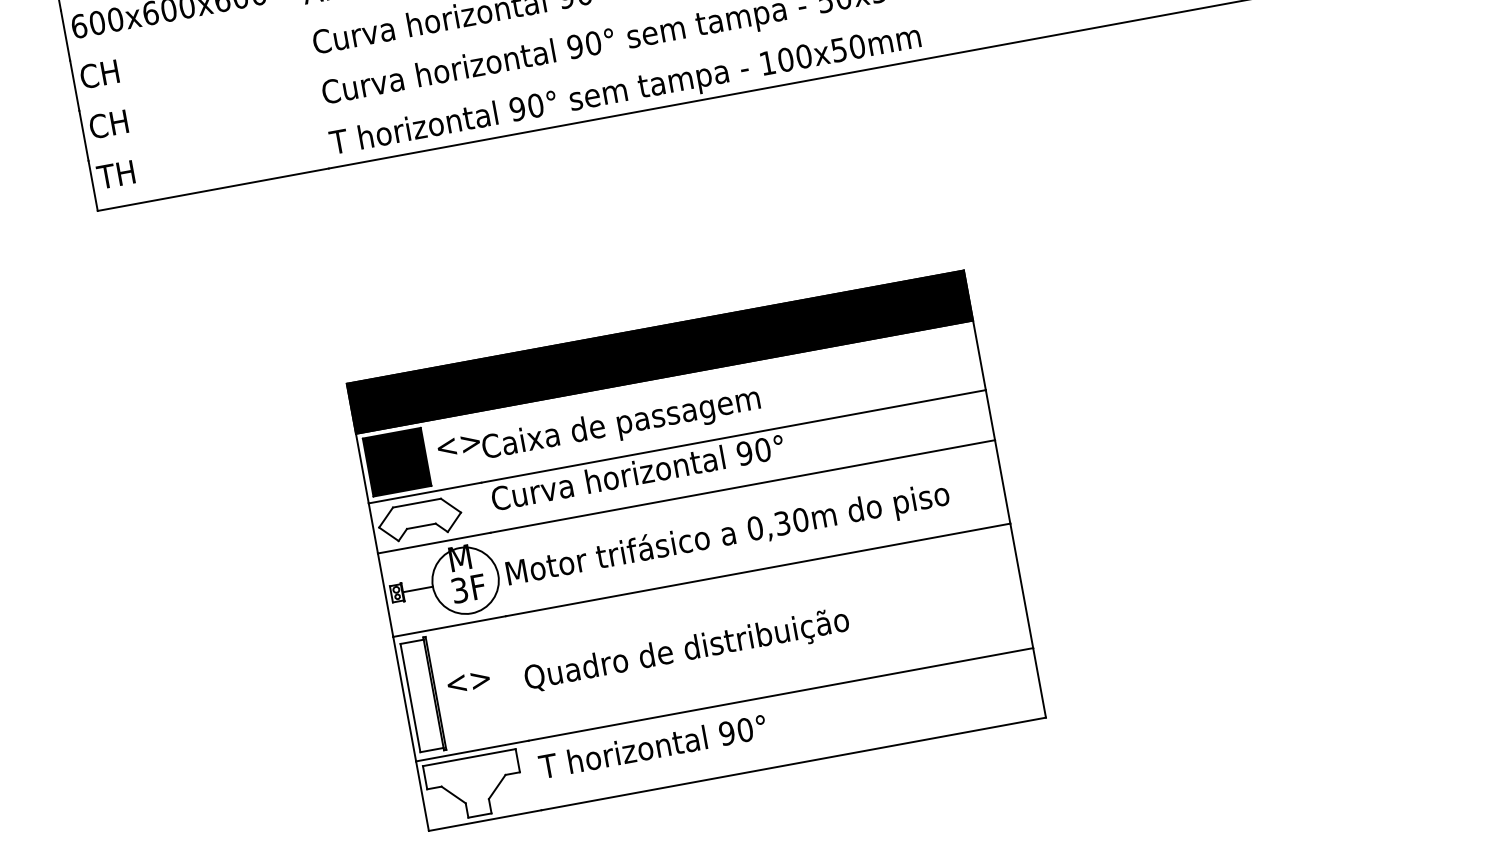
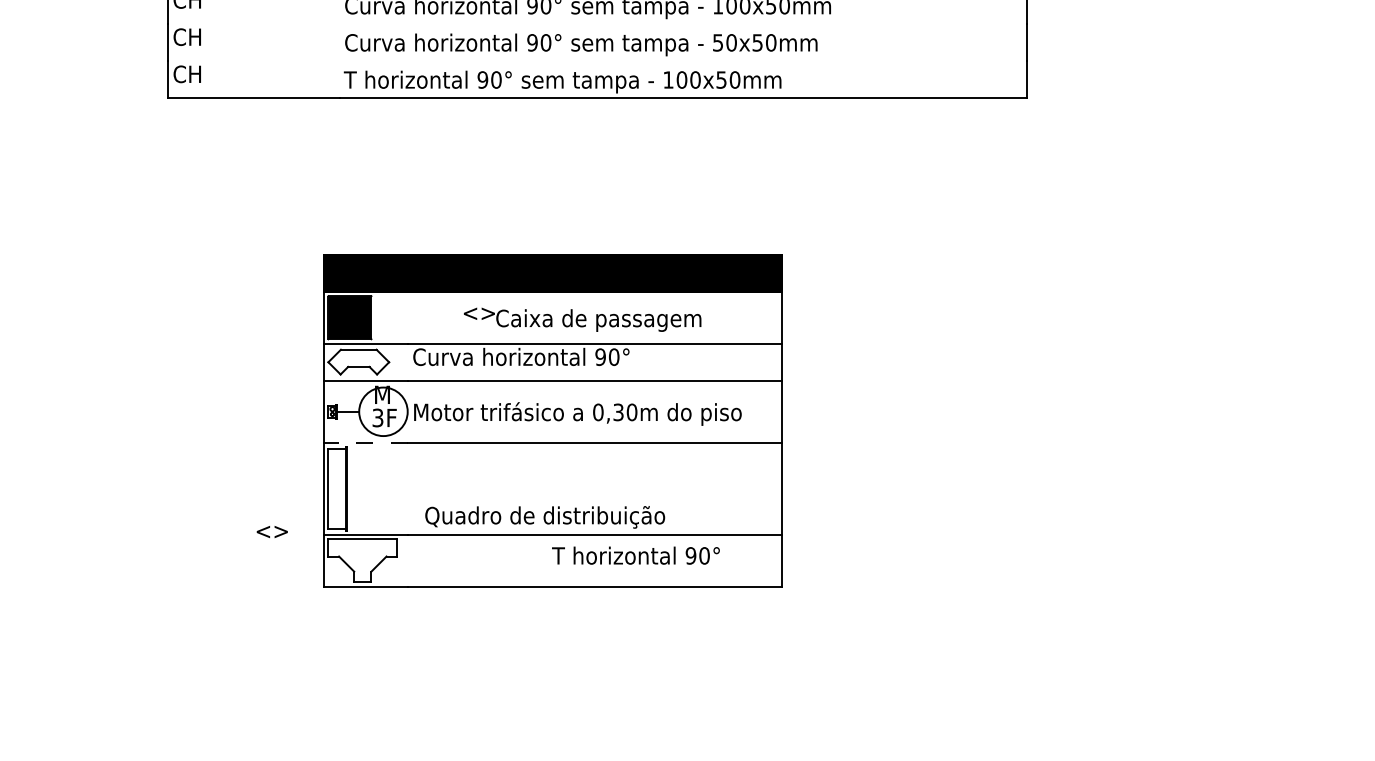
text: (116, 174) -> (186, 74), TH -> CH
text: (599, 427) -> (582, 319), moved
line: (449, 626) -> (365, 442), solid -> dashed
text: (687, 650) -> (545, 517), moved
text: (467, 681) -> (271, 531), moved
text: (652, 746) -> (635, 555), moved

